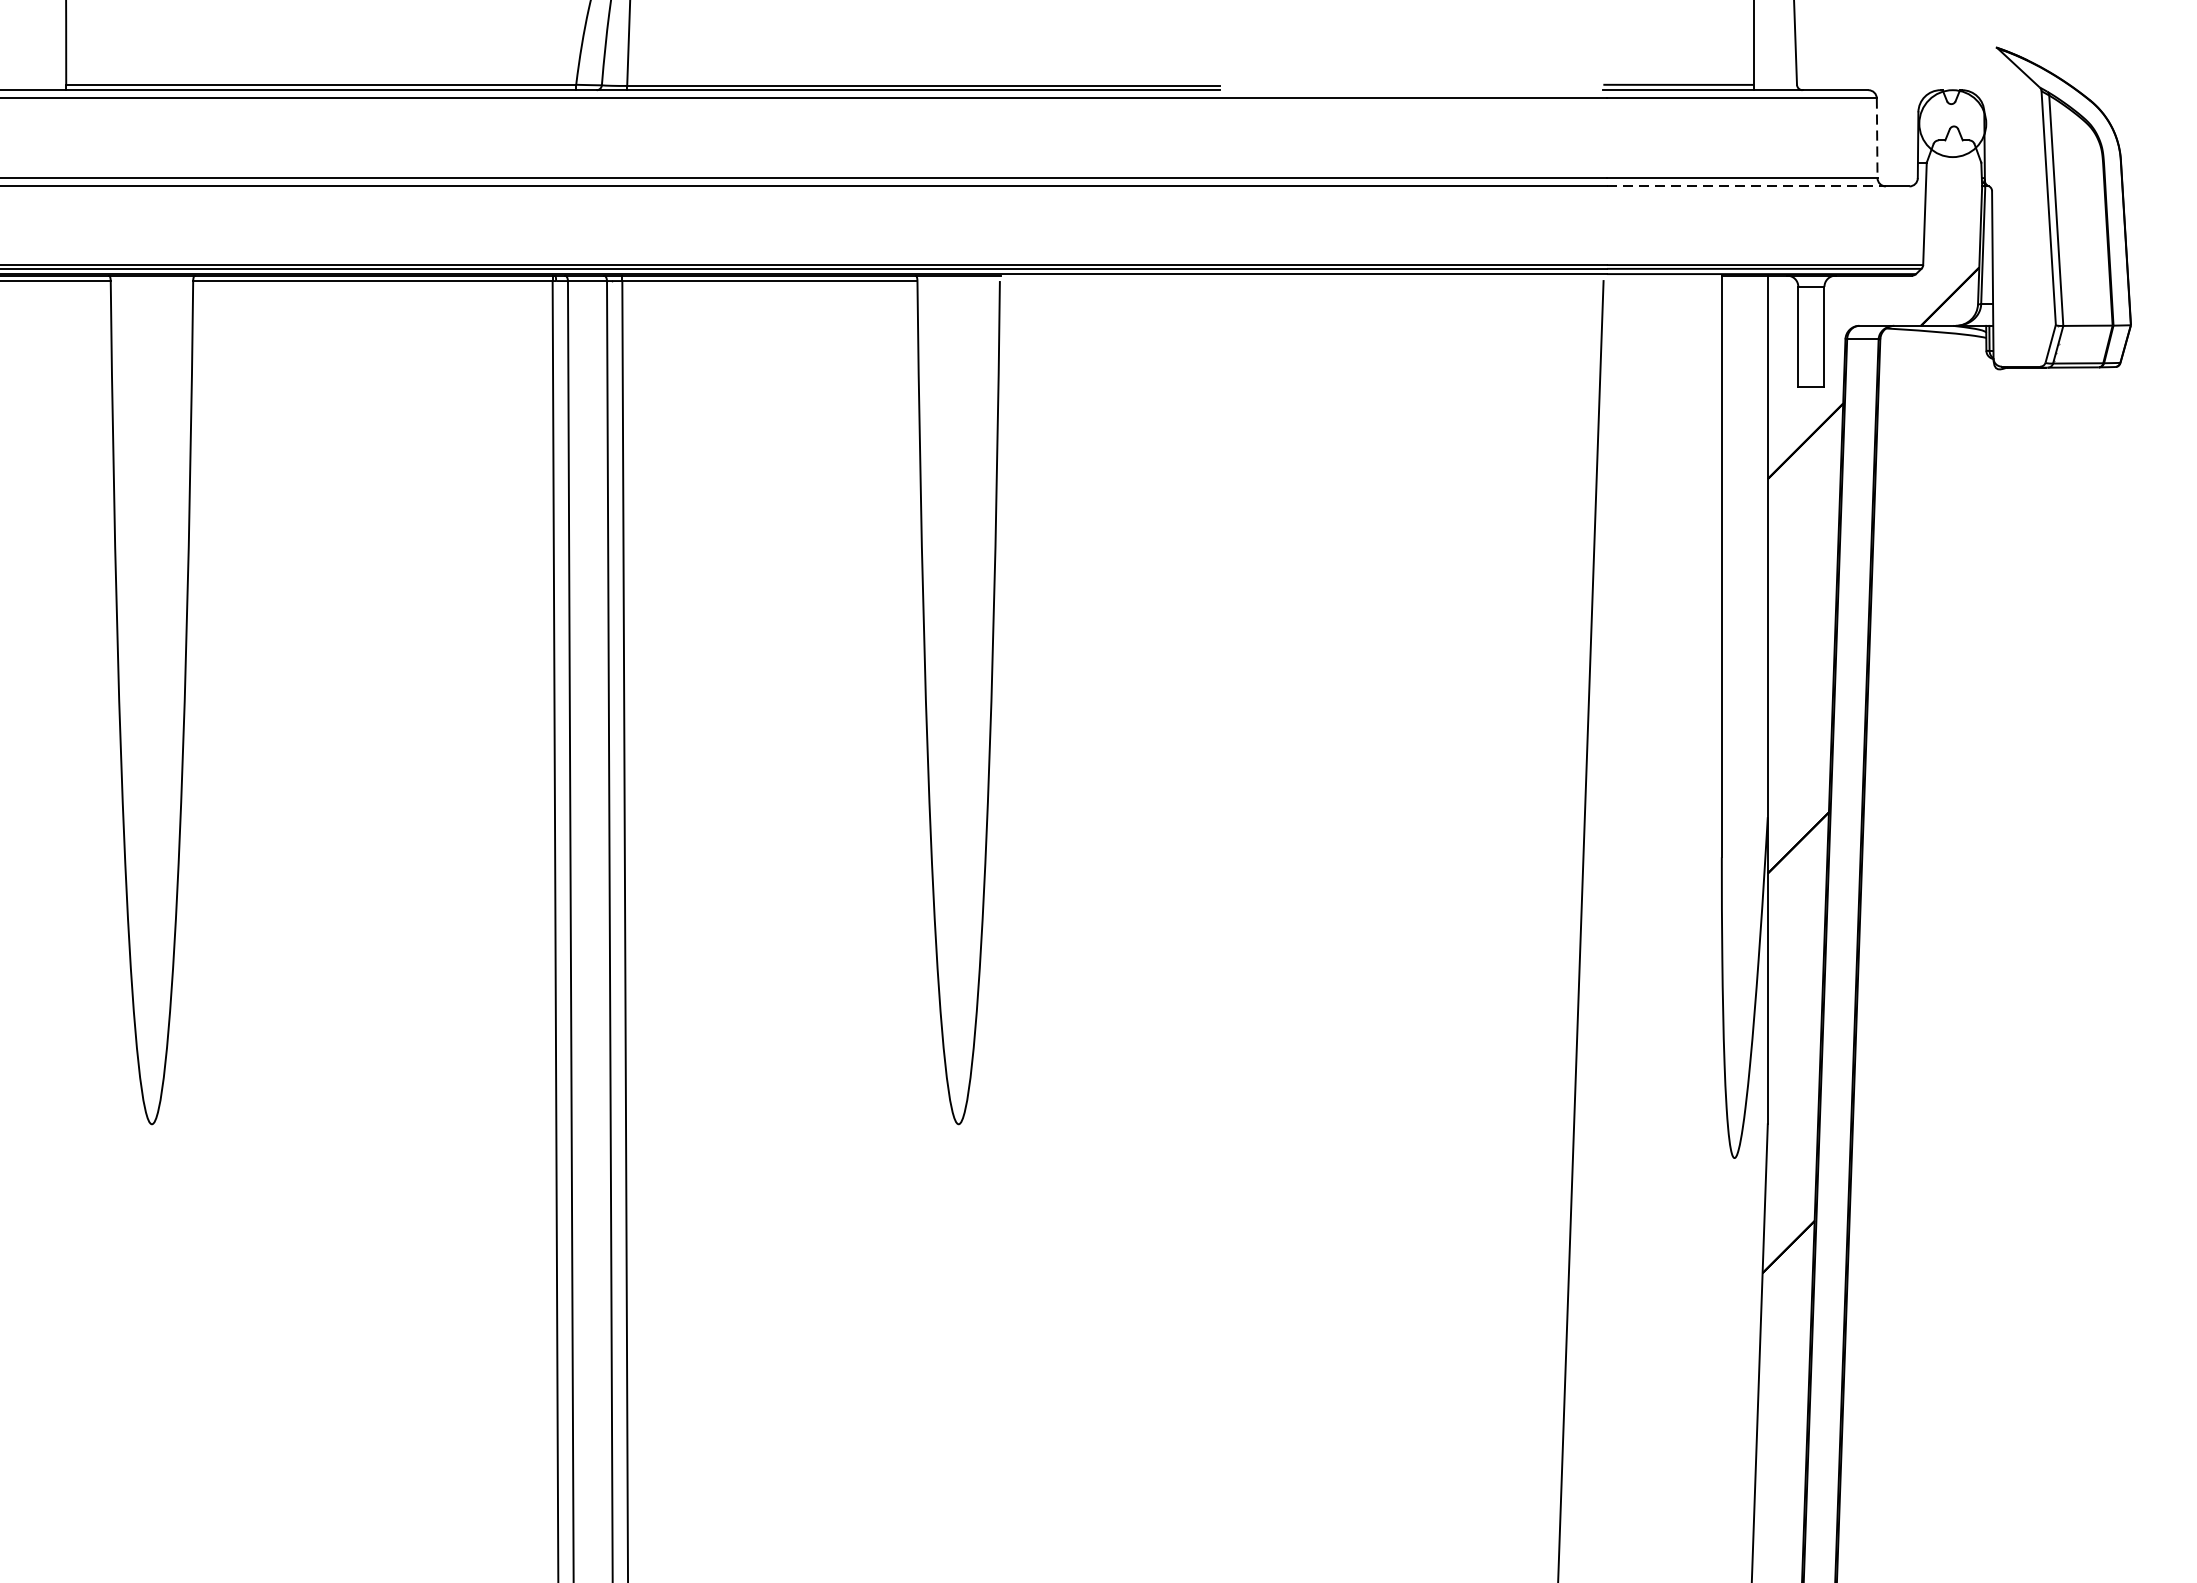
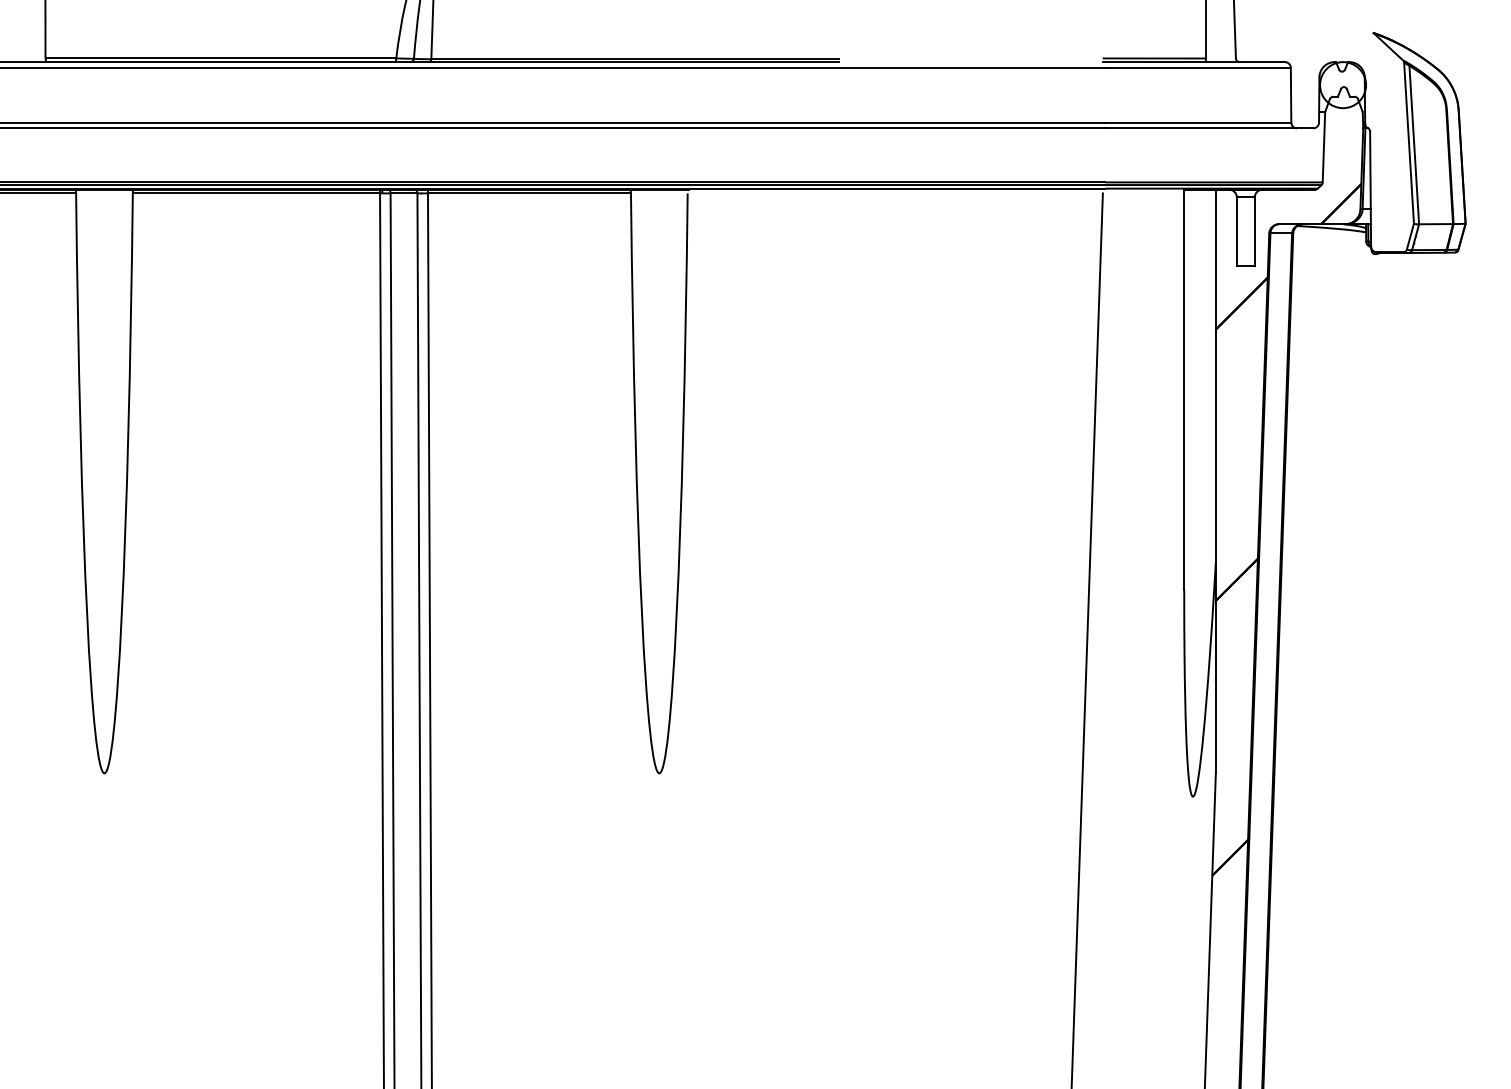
line: (1877, 138) -> (1291, 95), dashed -> solid
line: (1746, 186) -> (1201, 128), dashed -> solid

